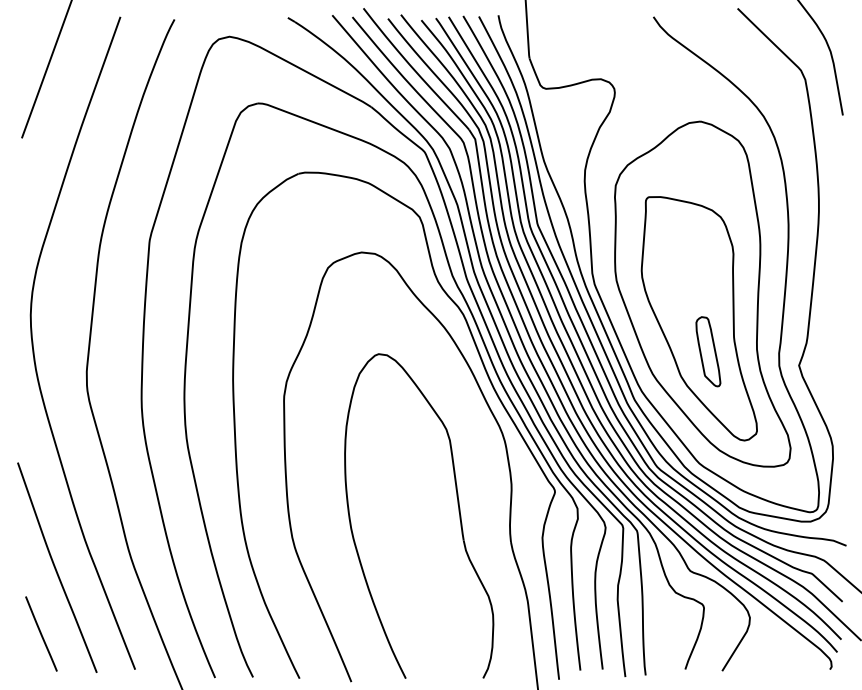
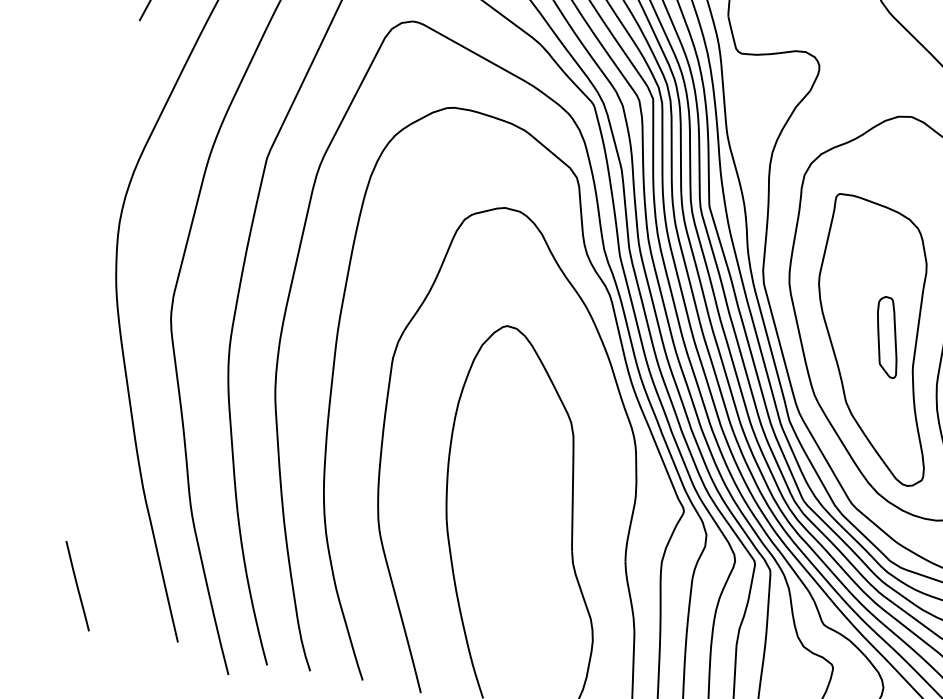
part: (708, 351) -> (887, 336), moved
curve: (56, 568) -> (105, 514), removed

